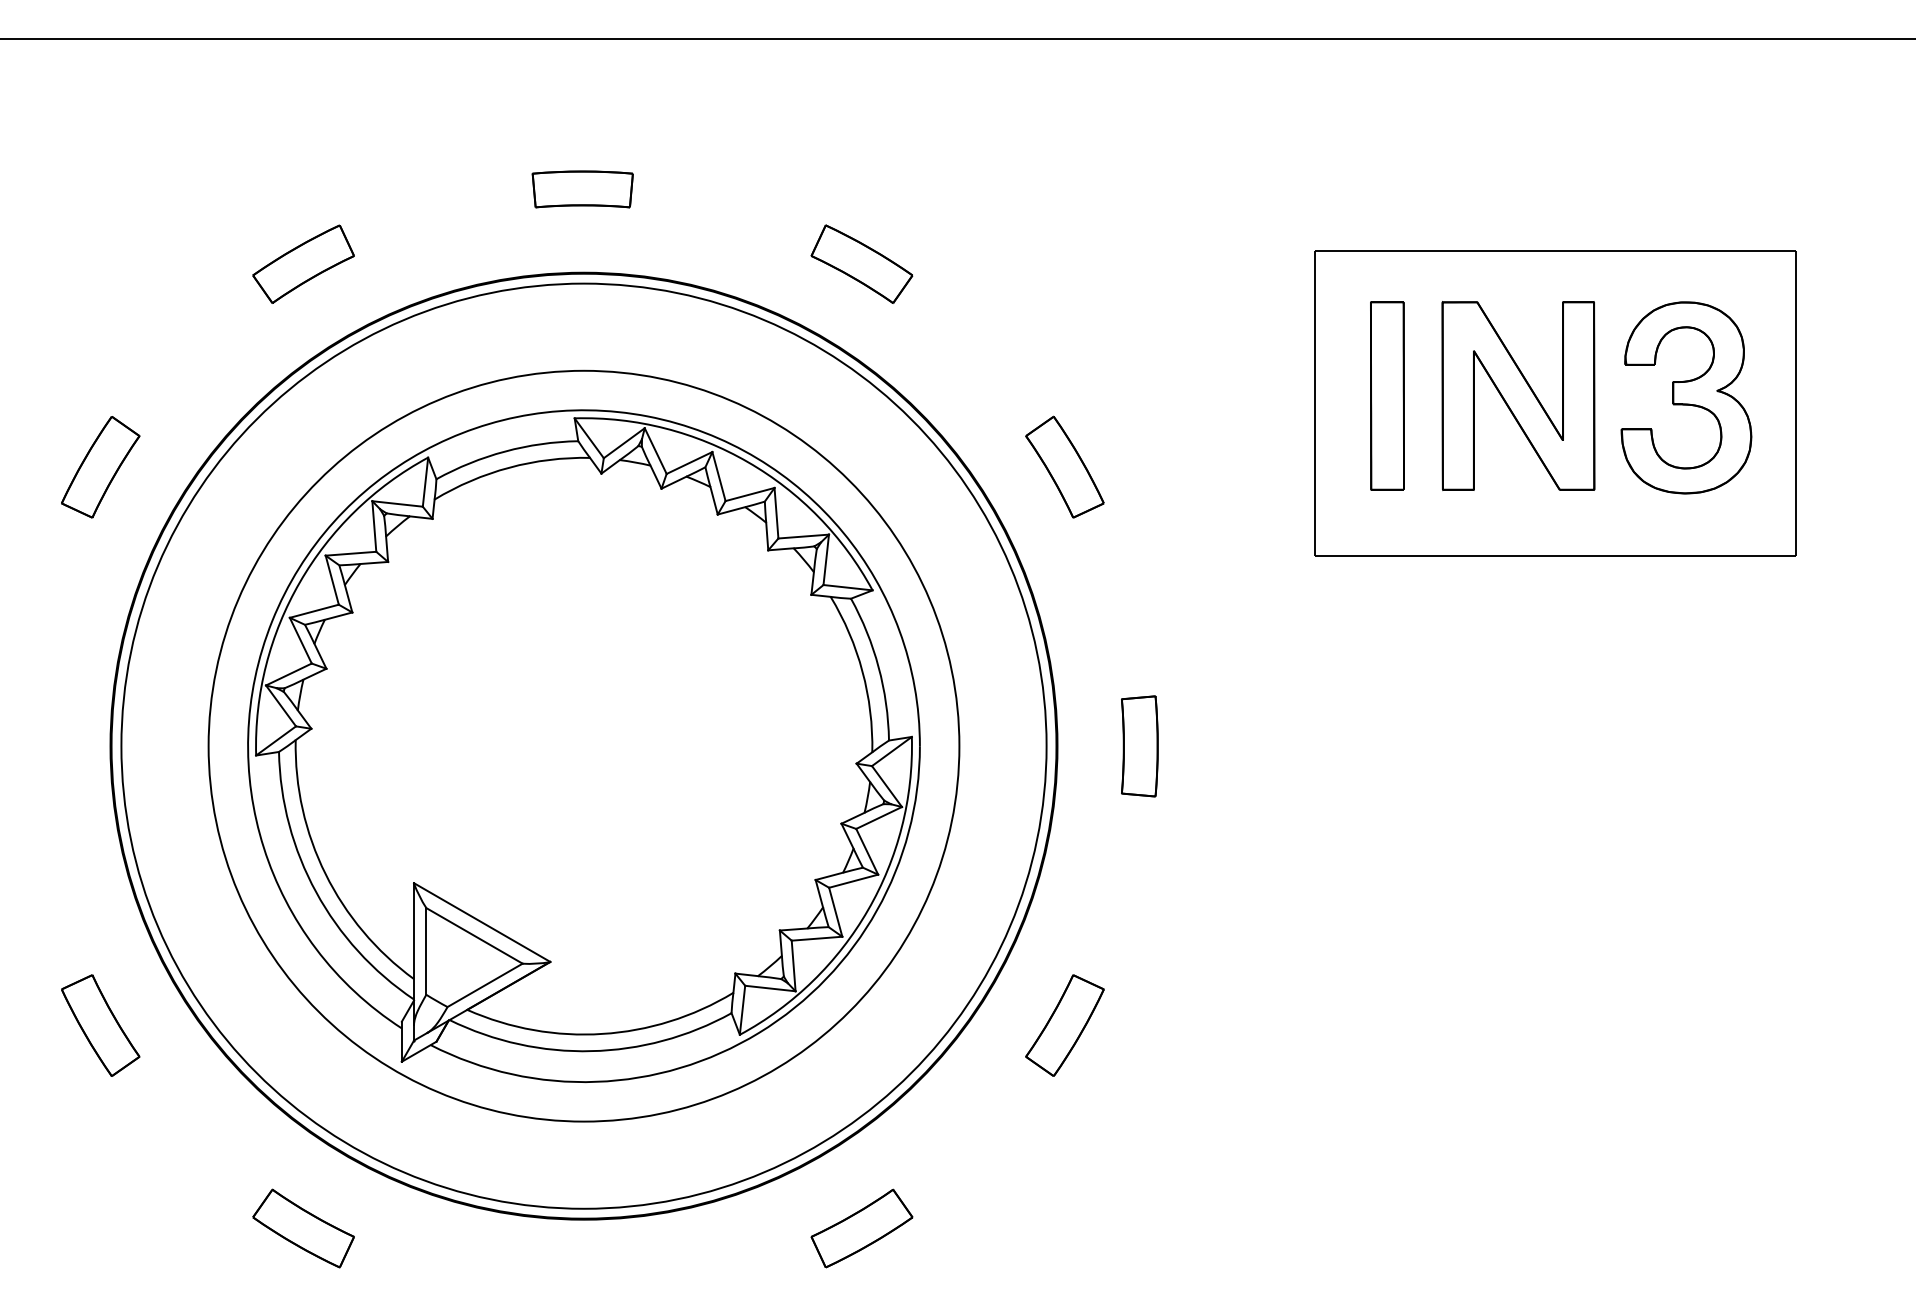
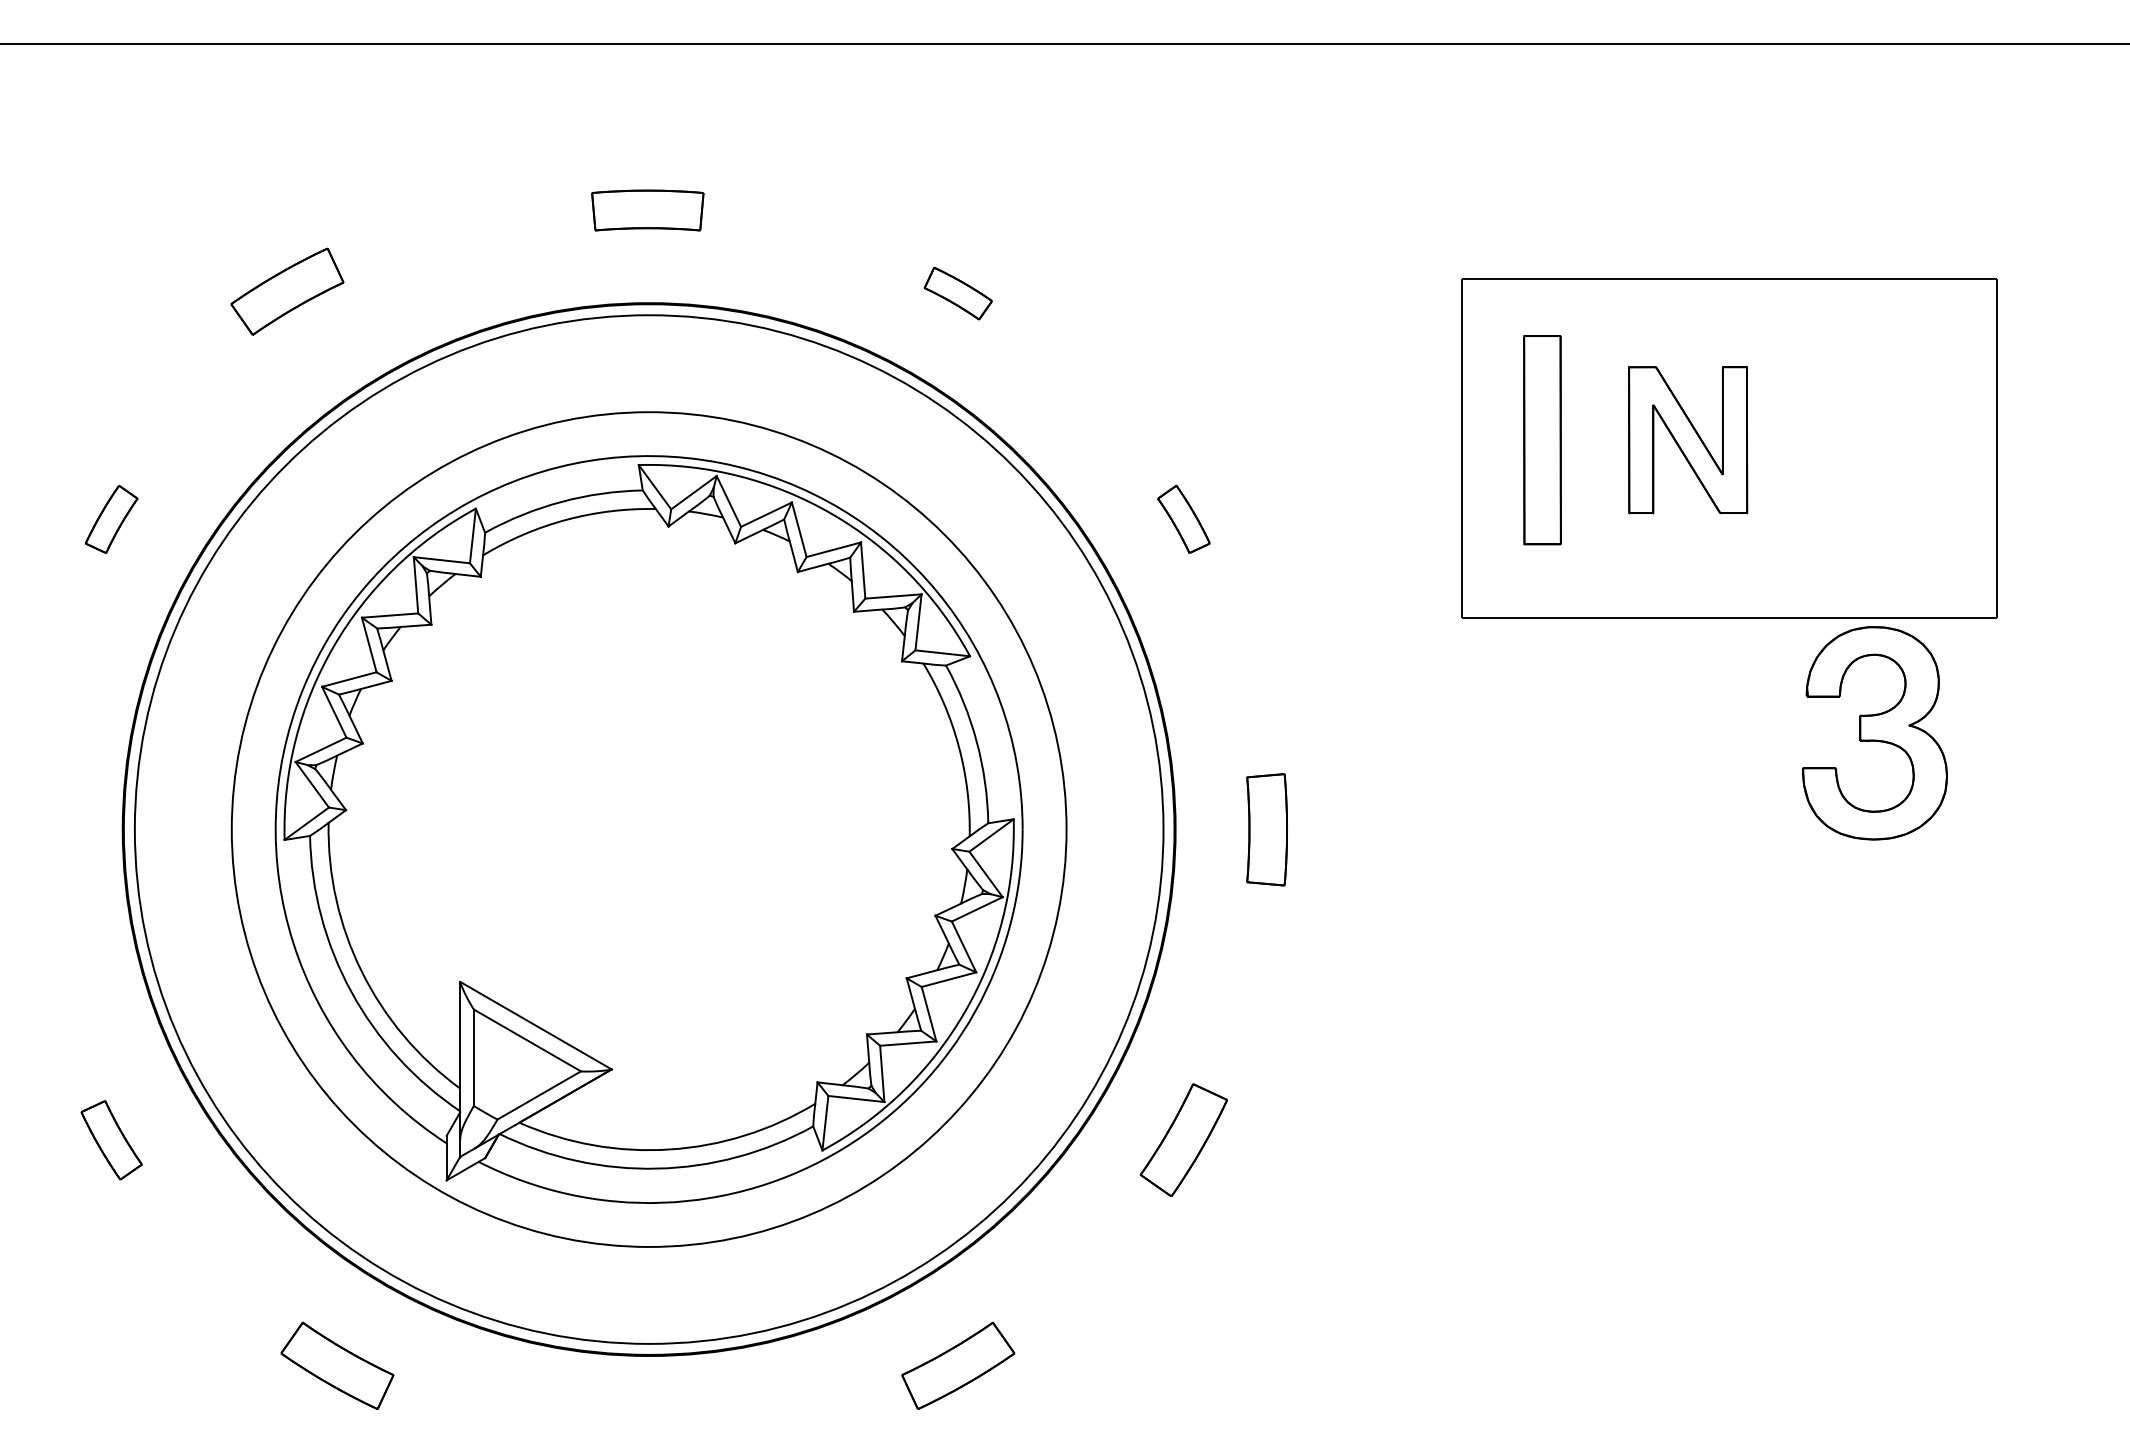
part: (303, 264) -> (287, 291), moved
part: (862, 264) -> (958, 293), size x0.6
part: (1517, 395) -> (1687, 439), size x0.7
part: (1686, 398) -> (1874, 733), moved
part: (100, 467) -> (111, 519), size x0.6
part: (1064, 467) -> (1183, 519), size x0.6
part: (100, 1025) -> (111, 1140), size x0.7

